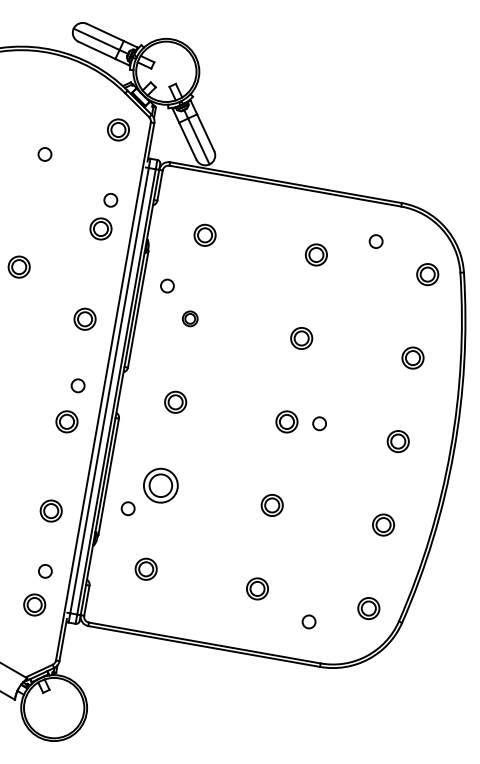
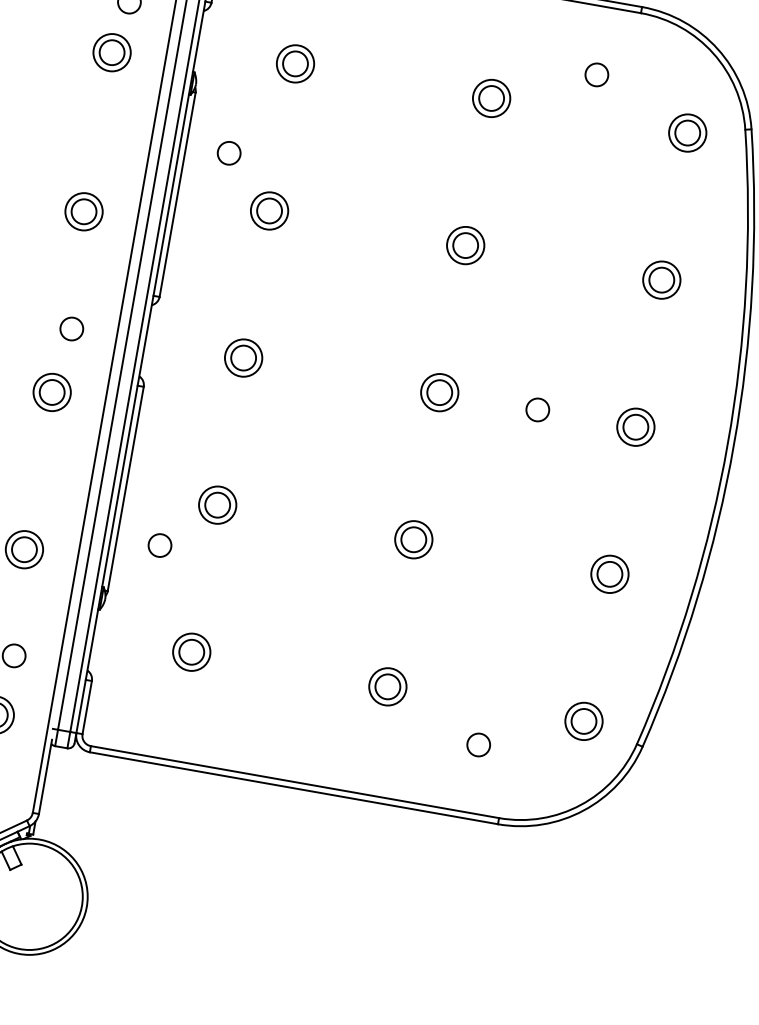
part: (189, 318) -> (268, 210), size x1.43
circle: (319, 423) -> (537, 409), moved
part: (160, 485) -> (216, 504), size x0.62

